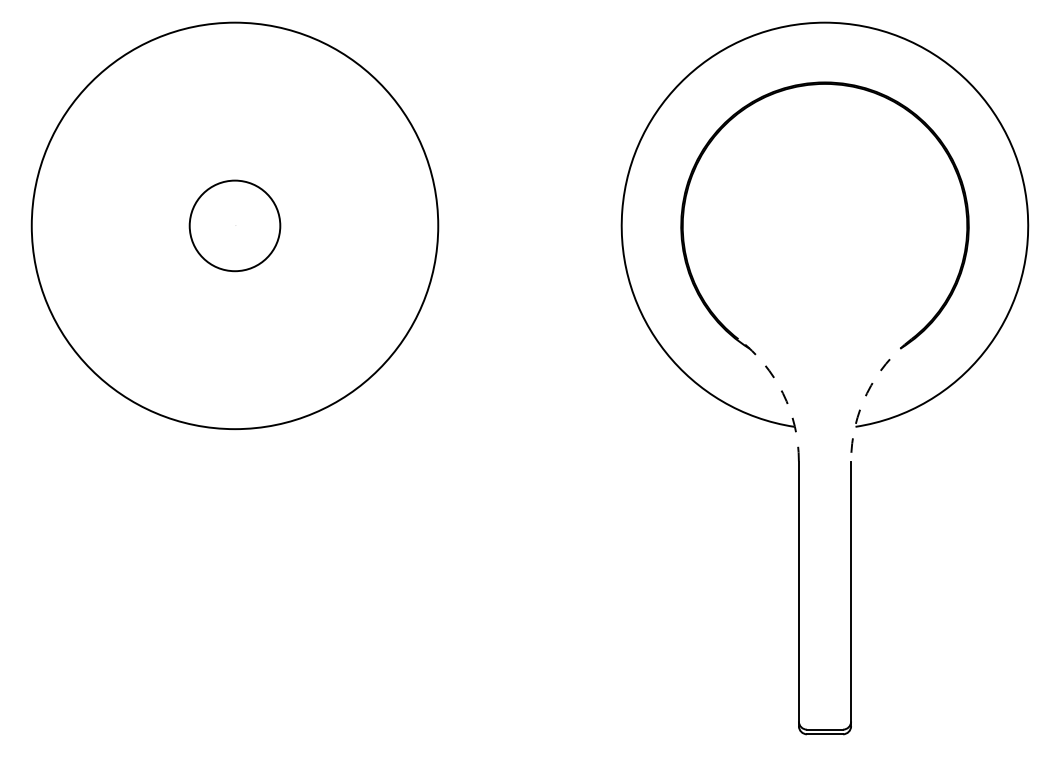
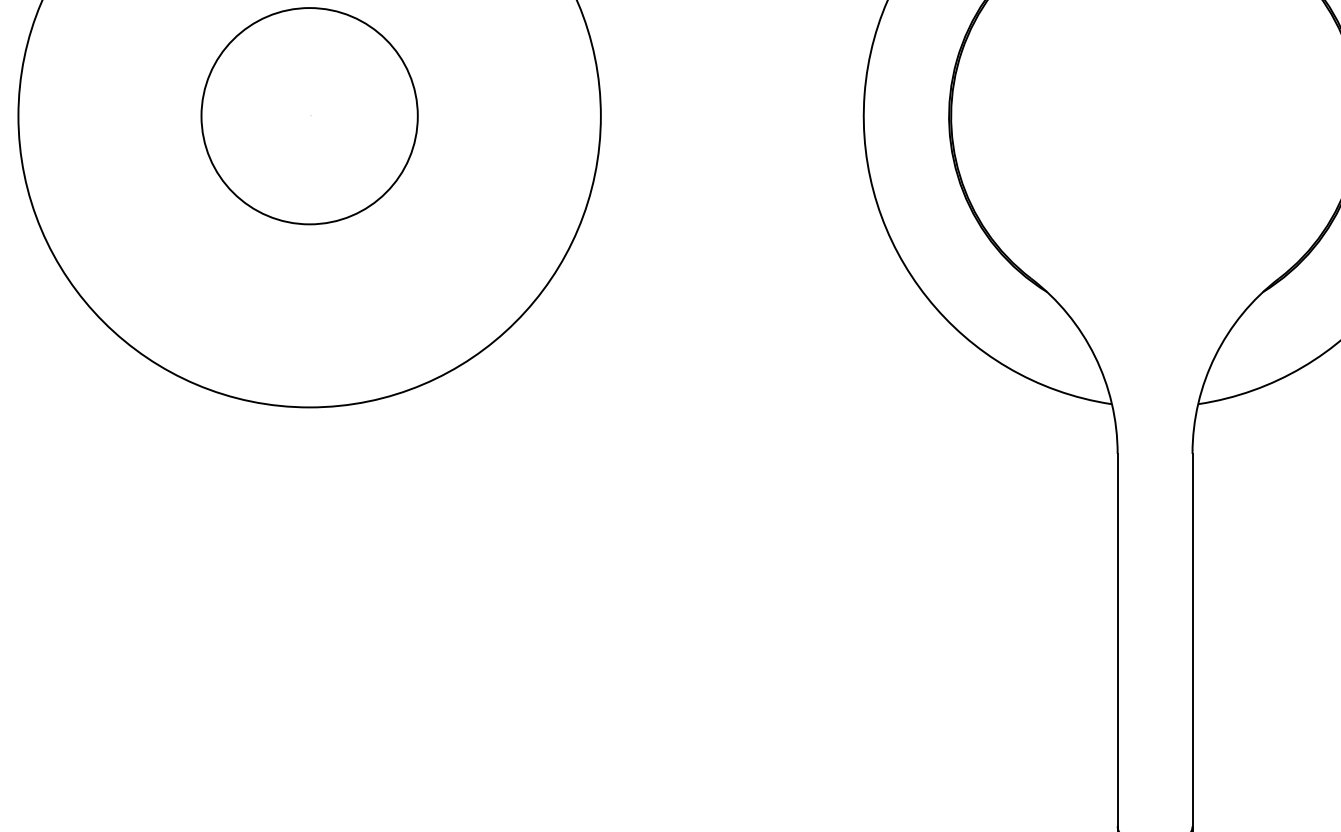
circle: (234, 225) -> (308, 115), size x1.67
arc: (782, 393) -> (1094, 356), dashed -> solid
arc: (867, 393) -> (1215, 356), dashed -> solid

